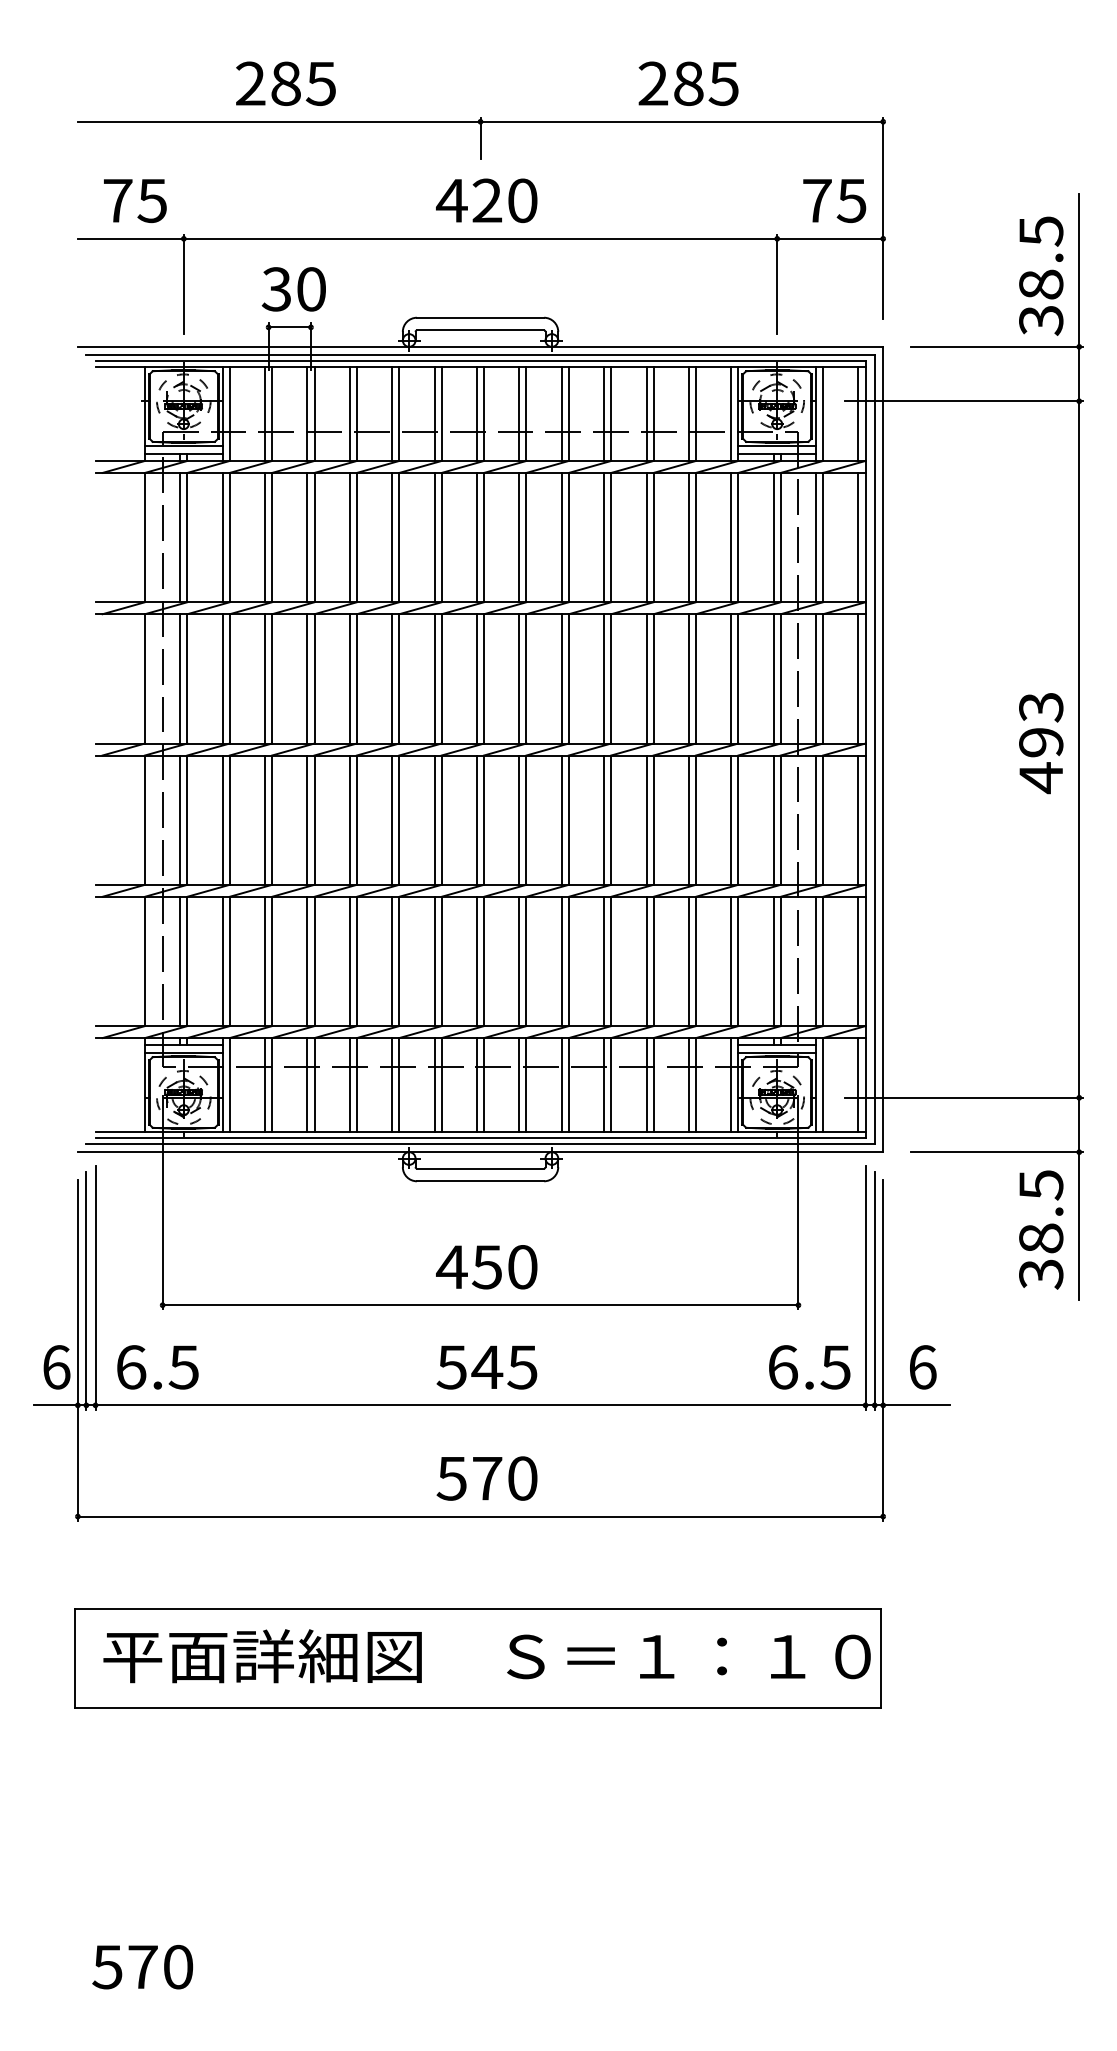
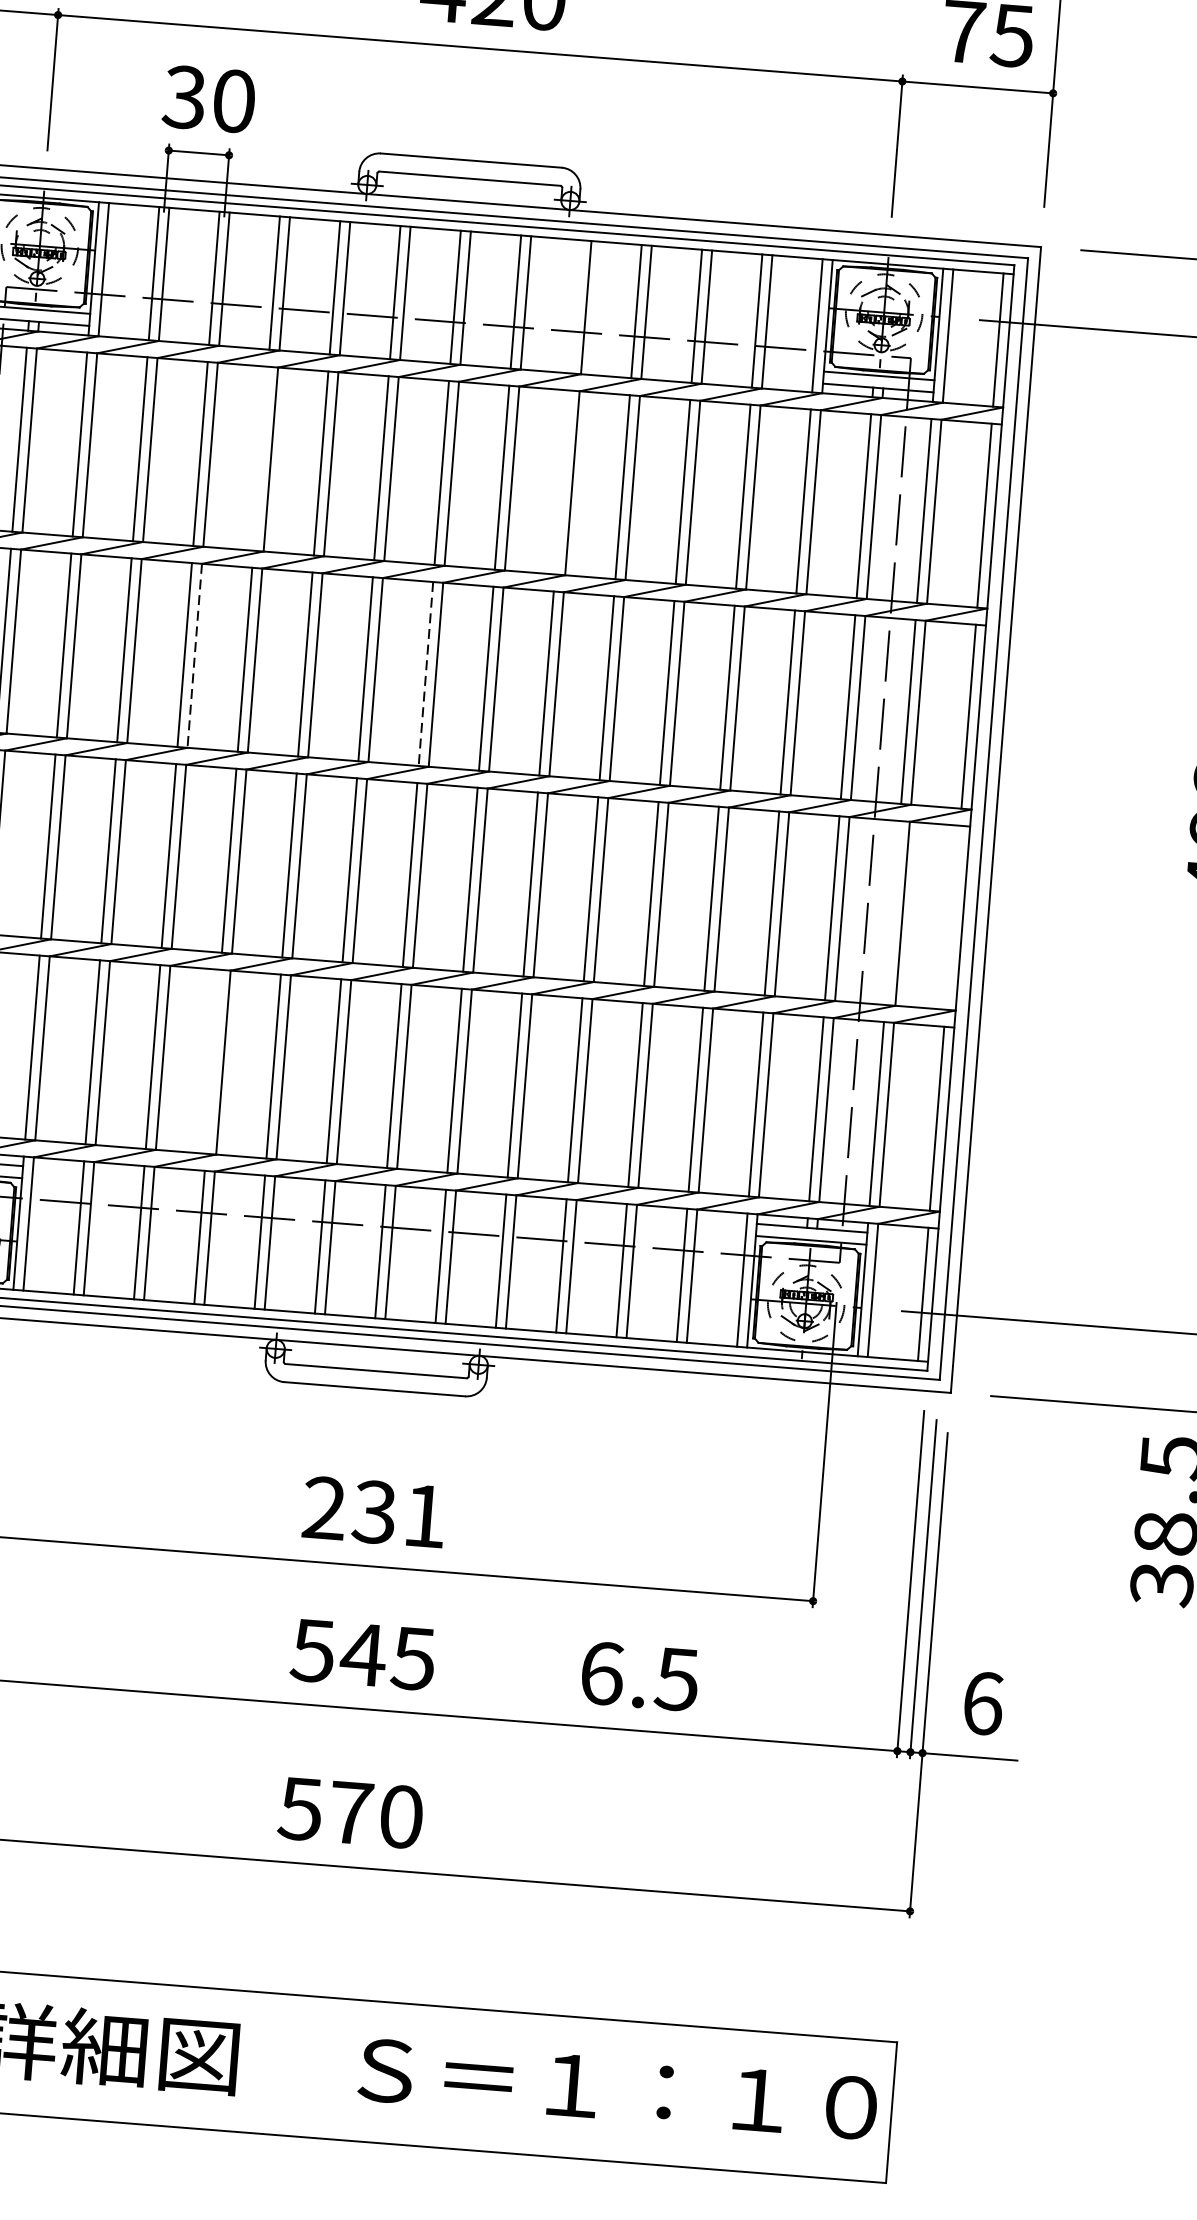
line: (561, 413) -> (575, 305), removed
line: (349, 537) -> (260, 458), removed
line: (561, 537) -> (561, 482), removed
line: (314, 678) -> (194, 655), solid -> dashed
line: (477, 678) -> (426, 673), solid -> dashed
line: (816, 819) -> (893, 912), removed
line: (858, 819) -> (952, 916), removed
line: (349, 961) -> (212, 1061), removed
text: (486, 1267) -> (373, 1512), 450 -> 231
text: (809, 1367) -> (639, 1676), moved

